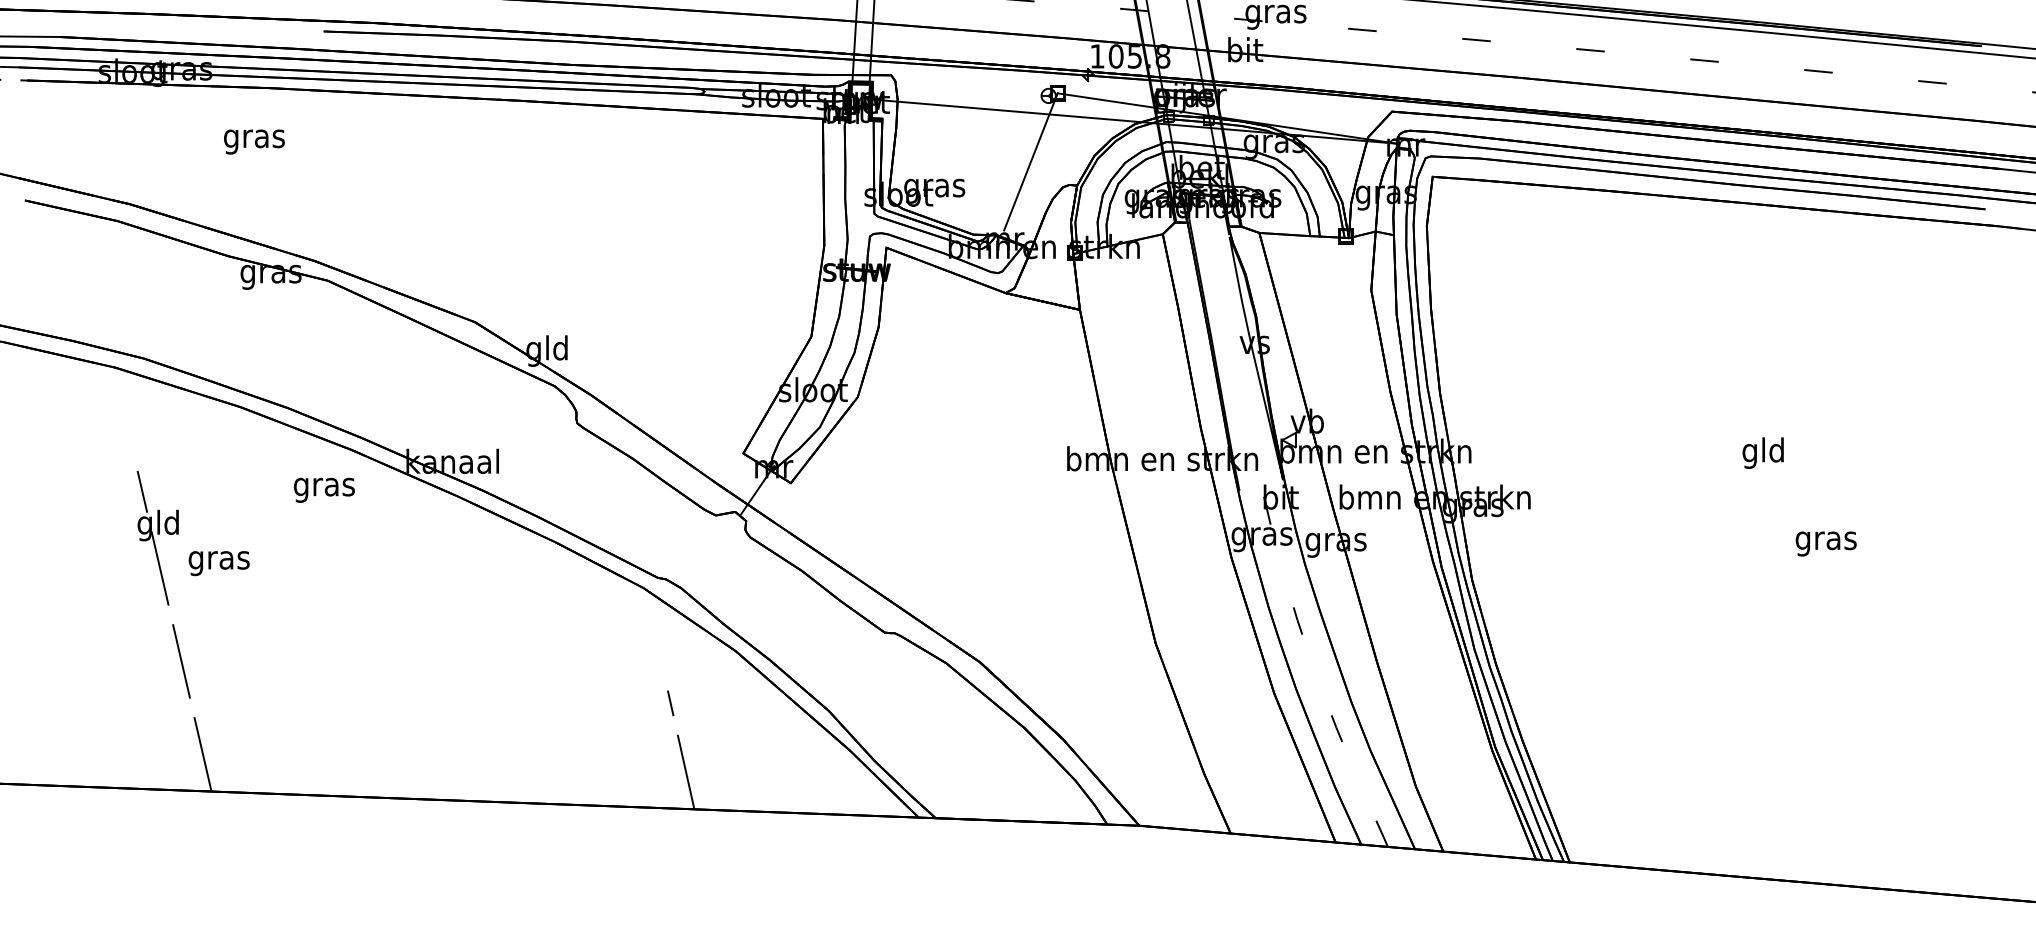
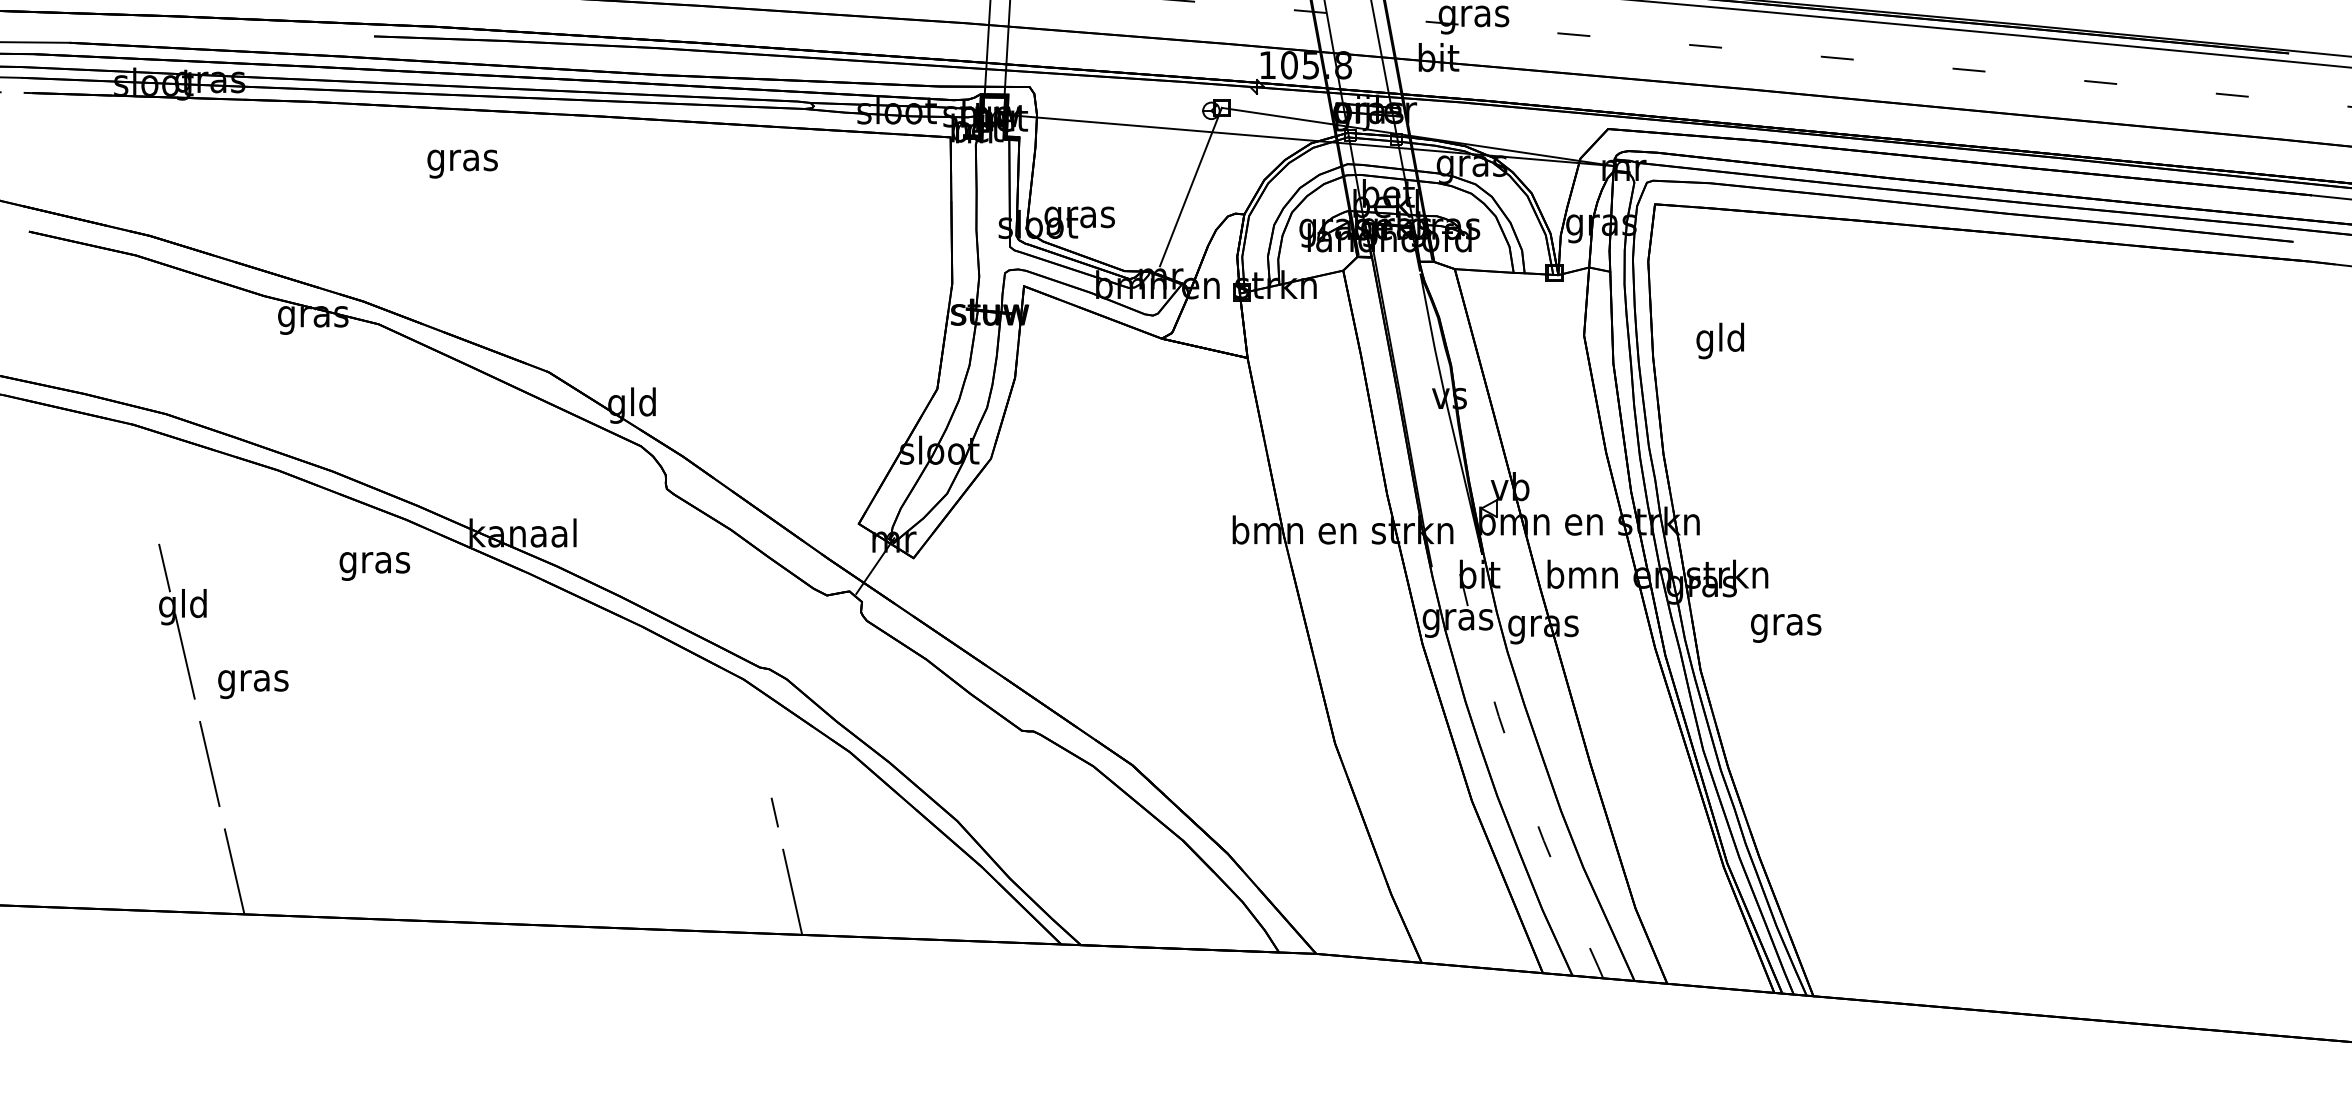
text: (254, 141) -> (462, 163), moved
text: (1762, 452) -> (1719, 340), moved
text: (1825, 543) -> (1785, 627), moved
text: (218, 563) -> (252, 684), moved

